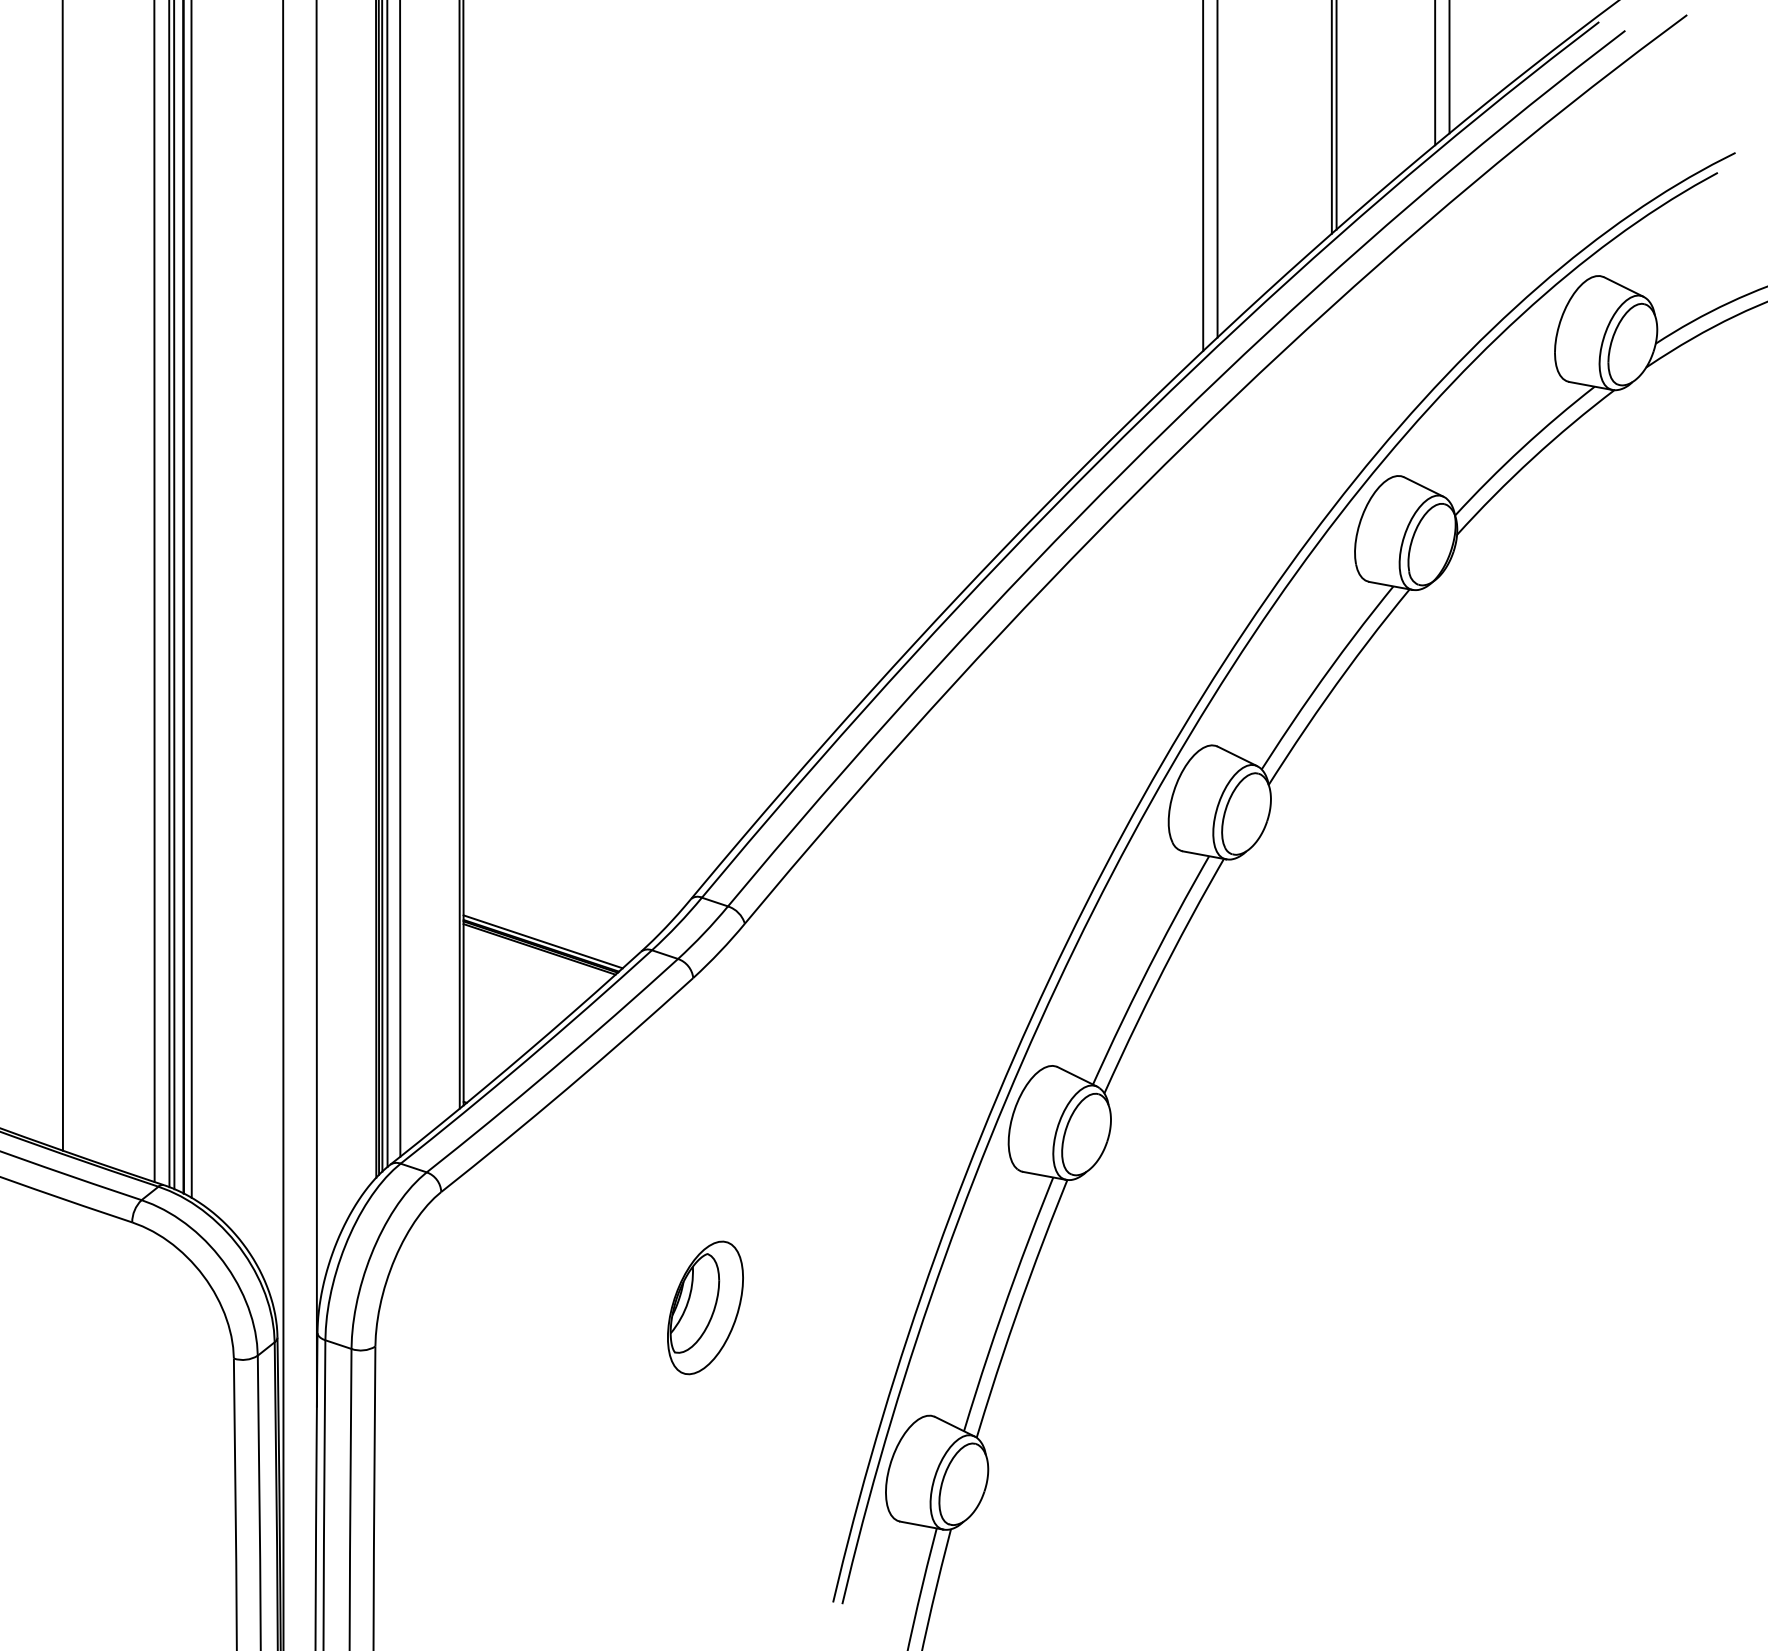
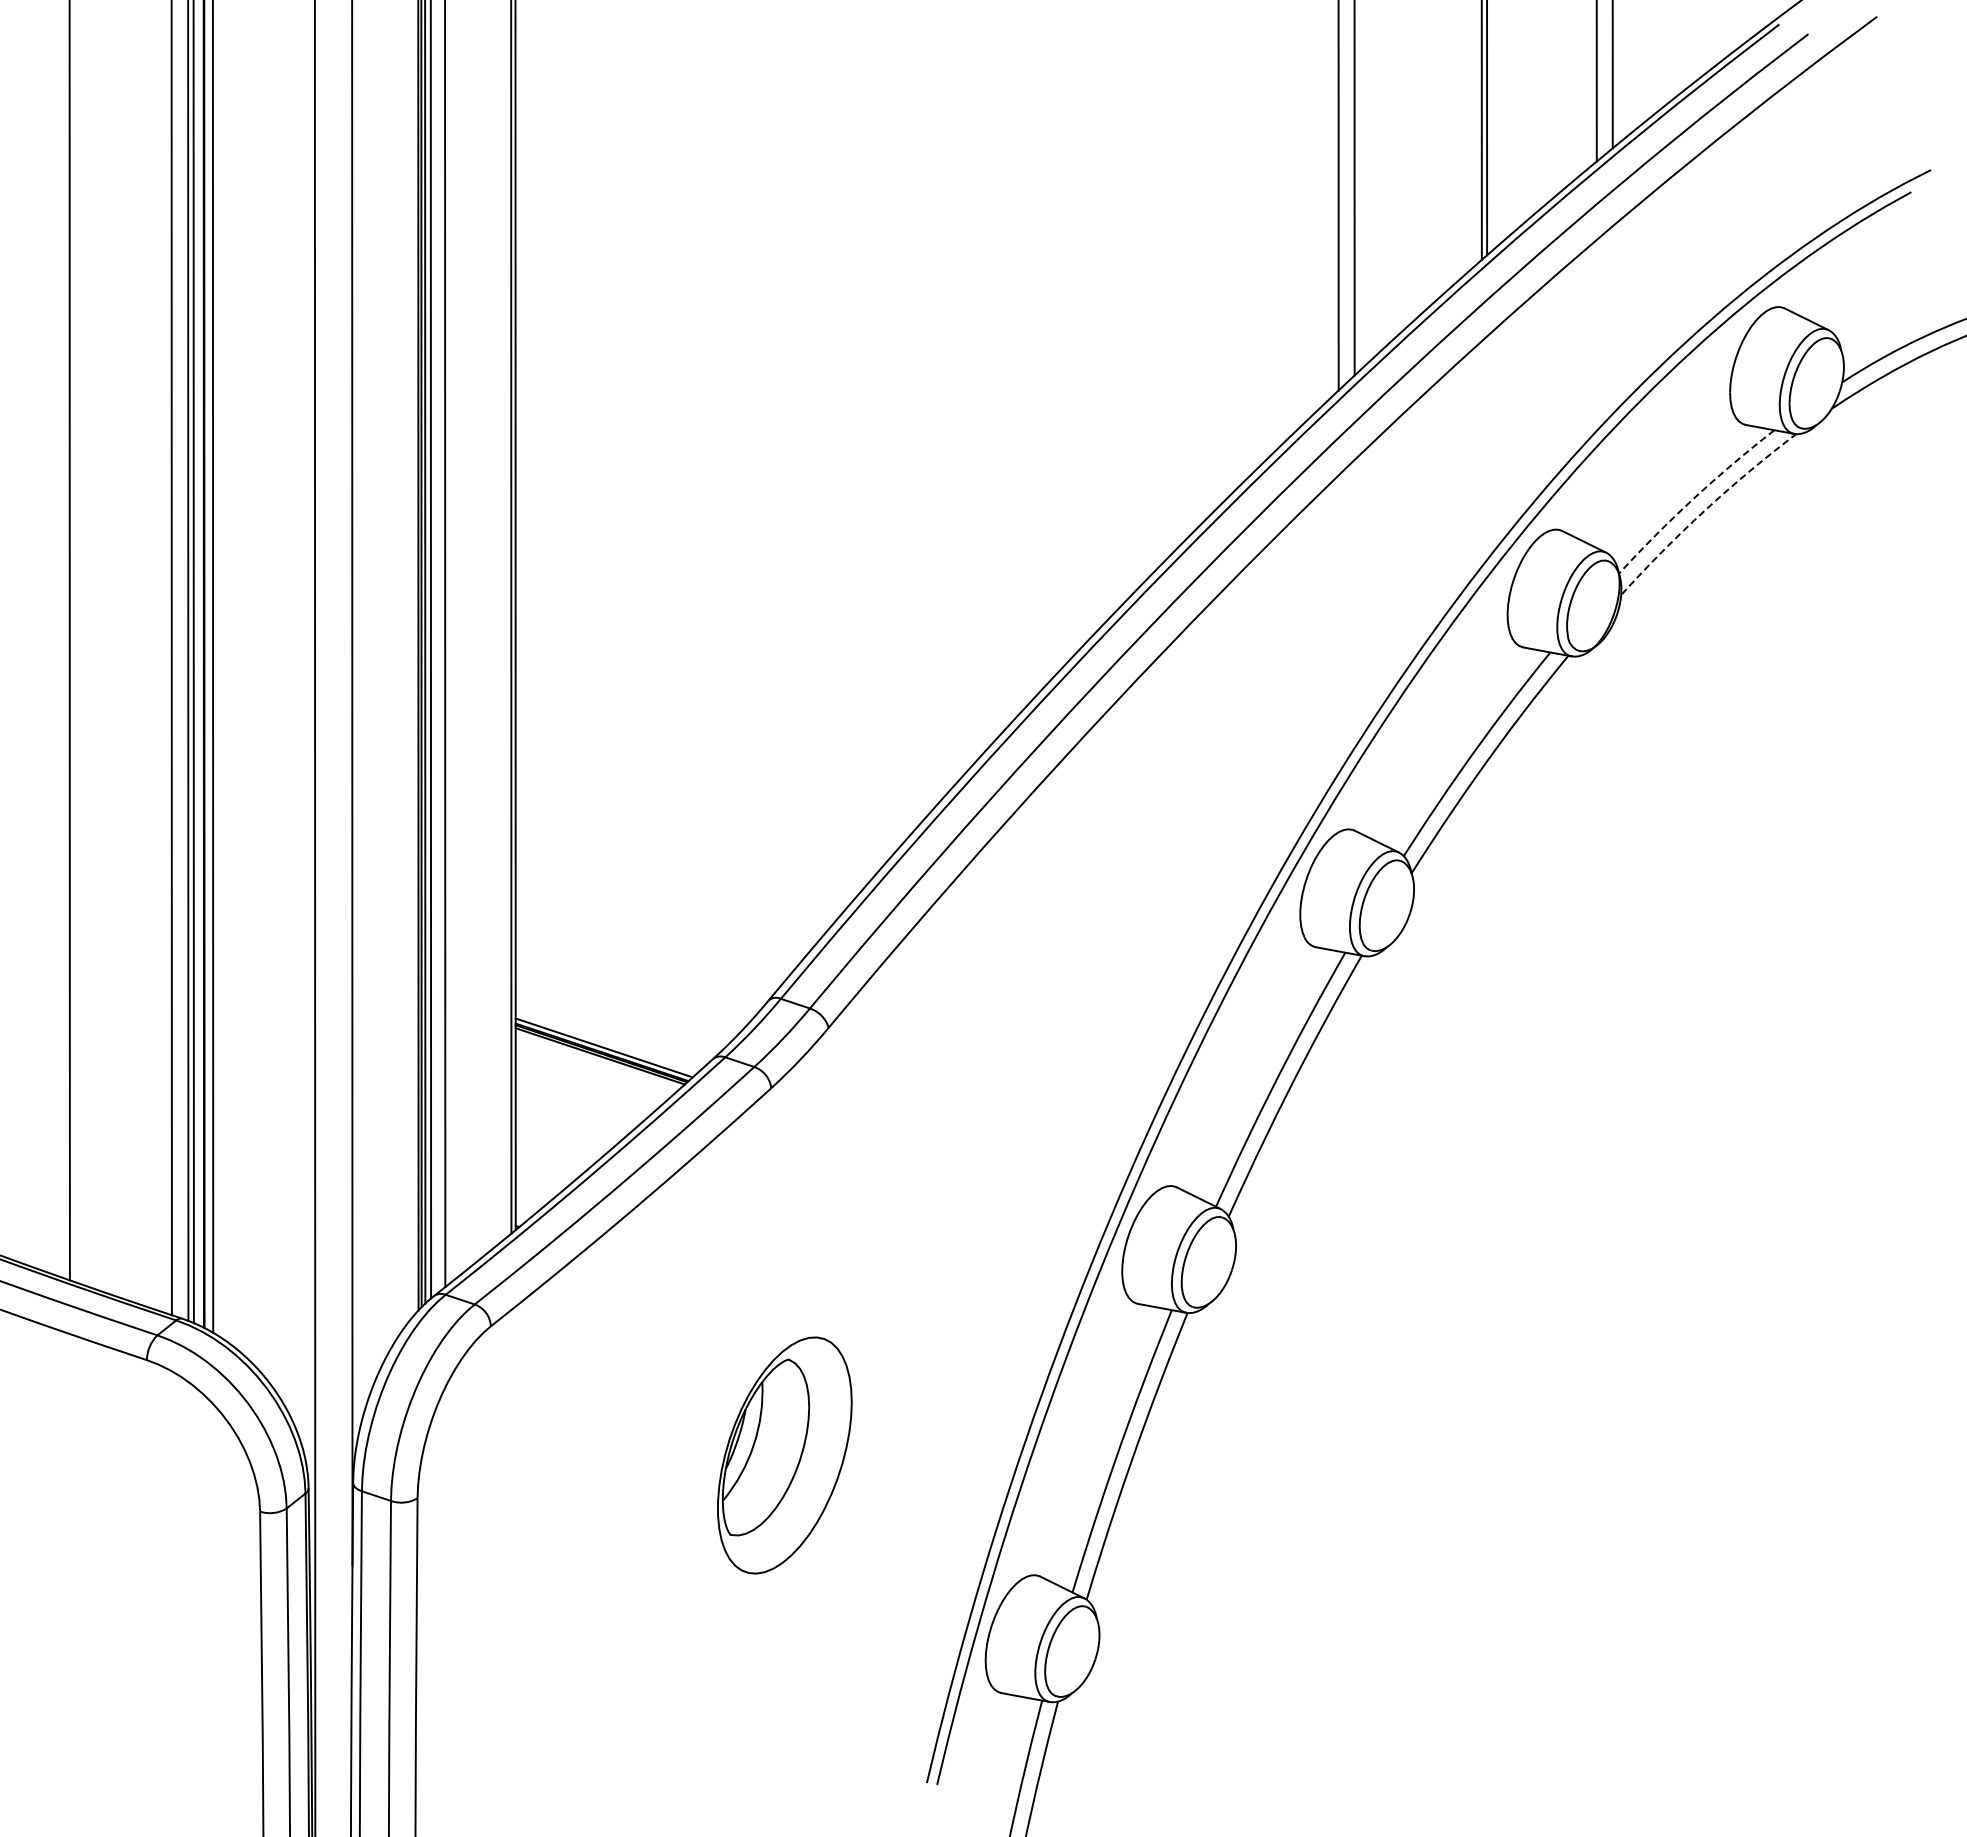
arc: (1522, 448) -> (1693, 498), solid -> dashed
arc: (1532, 458) -> (1705, 510), solid -> dashed
part: (705, 1307) -> (784, 1454), size x1.6

